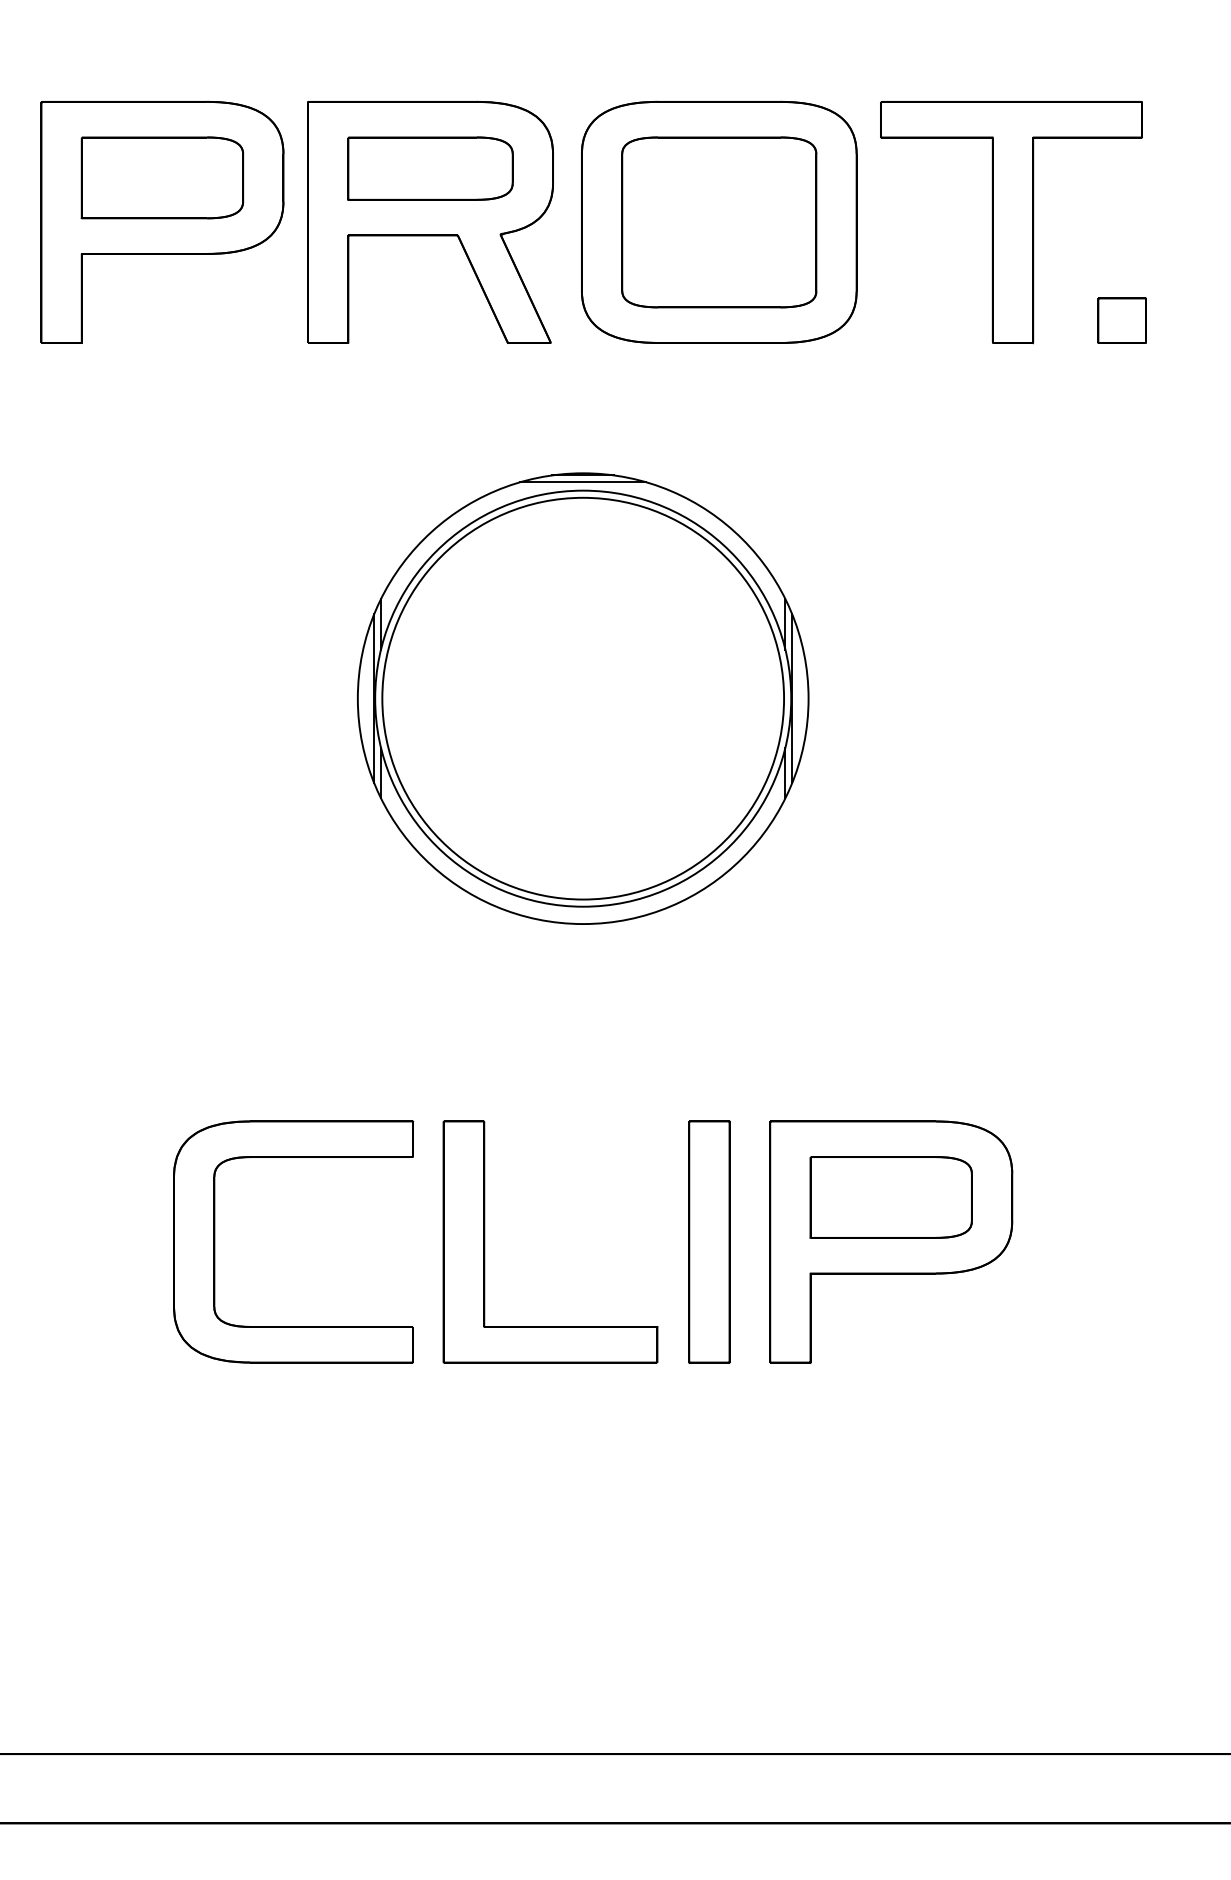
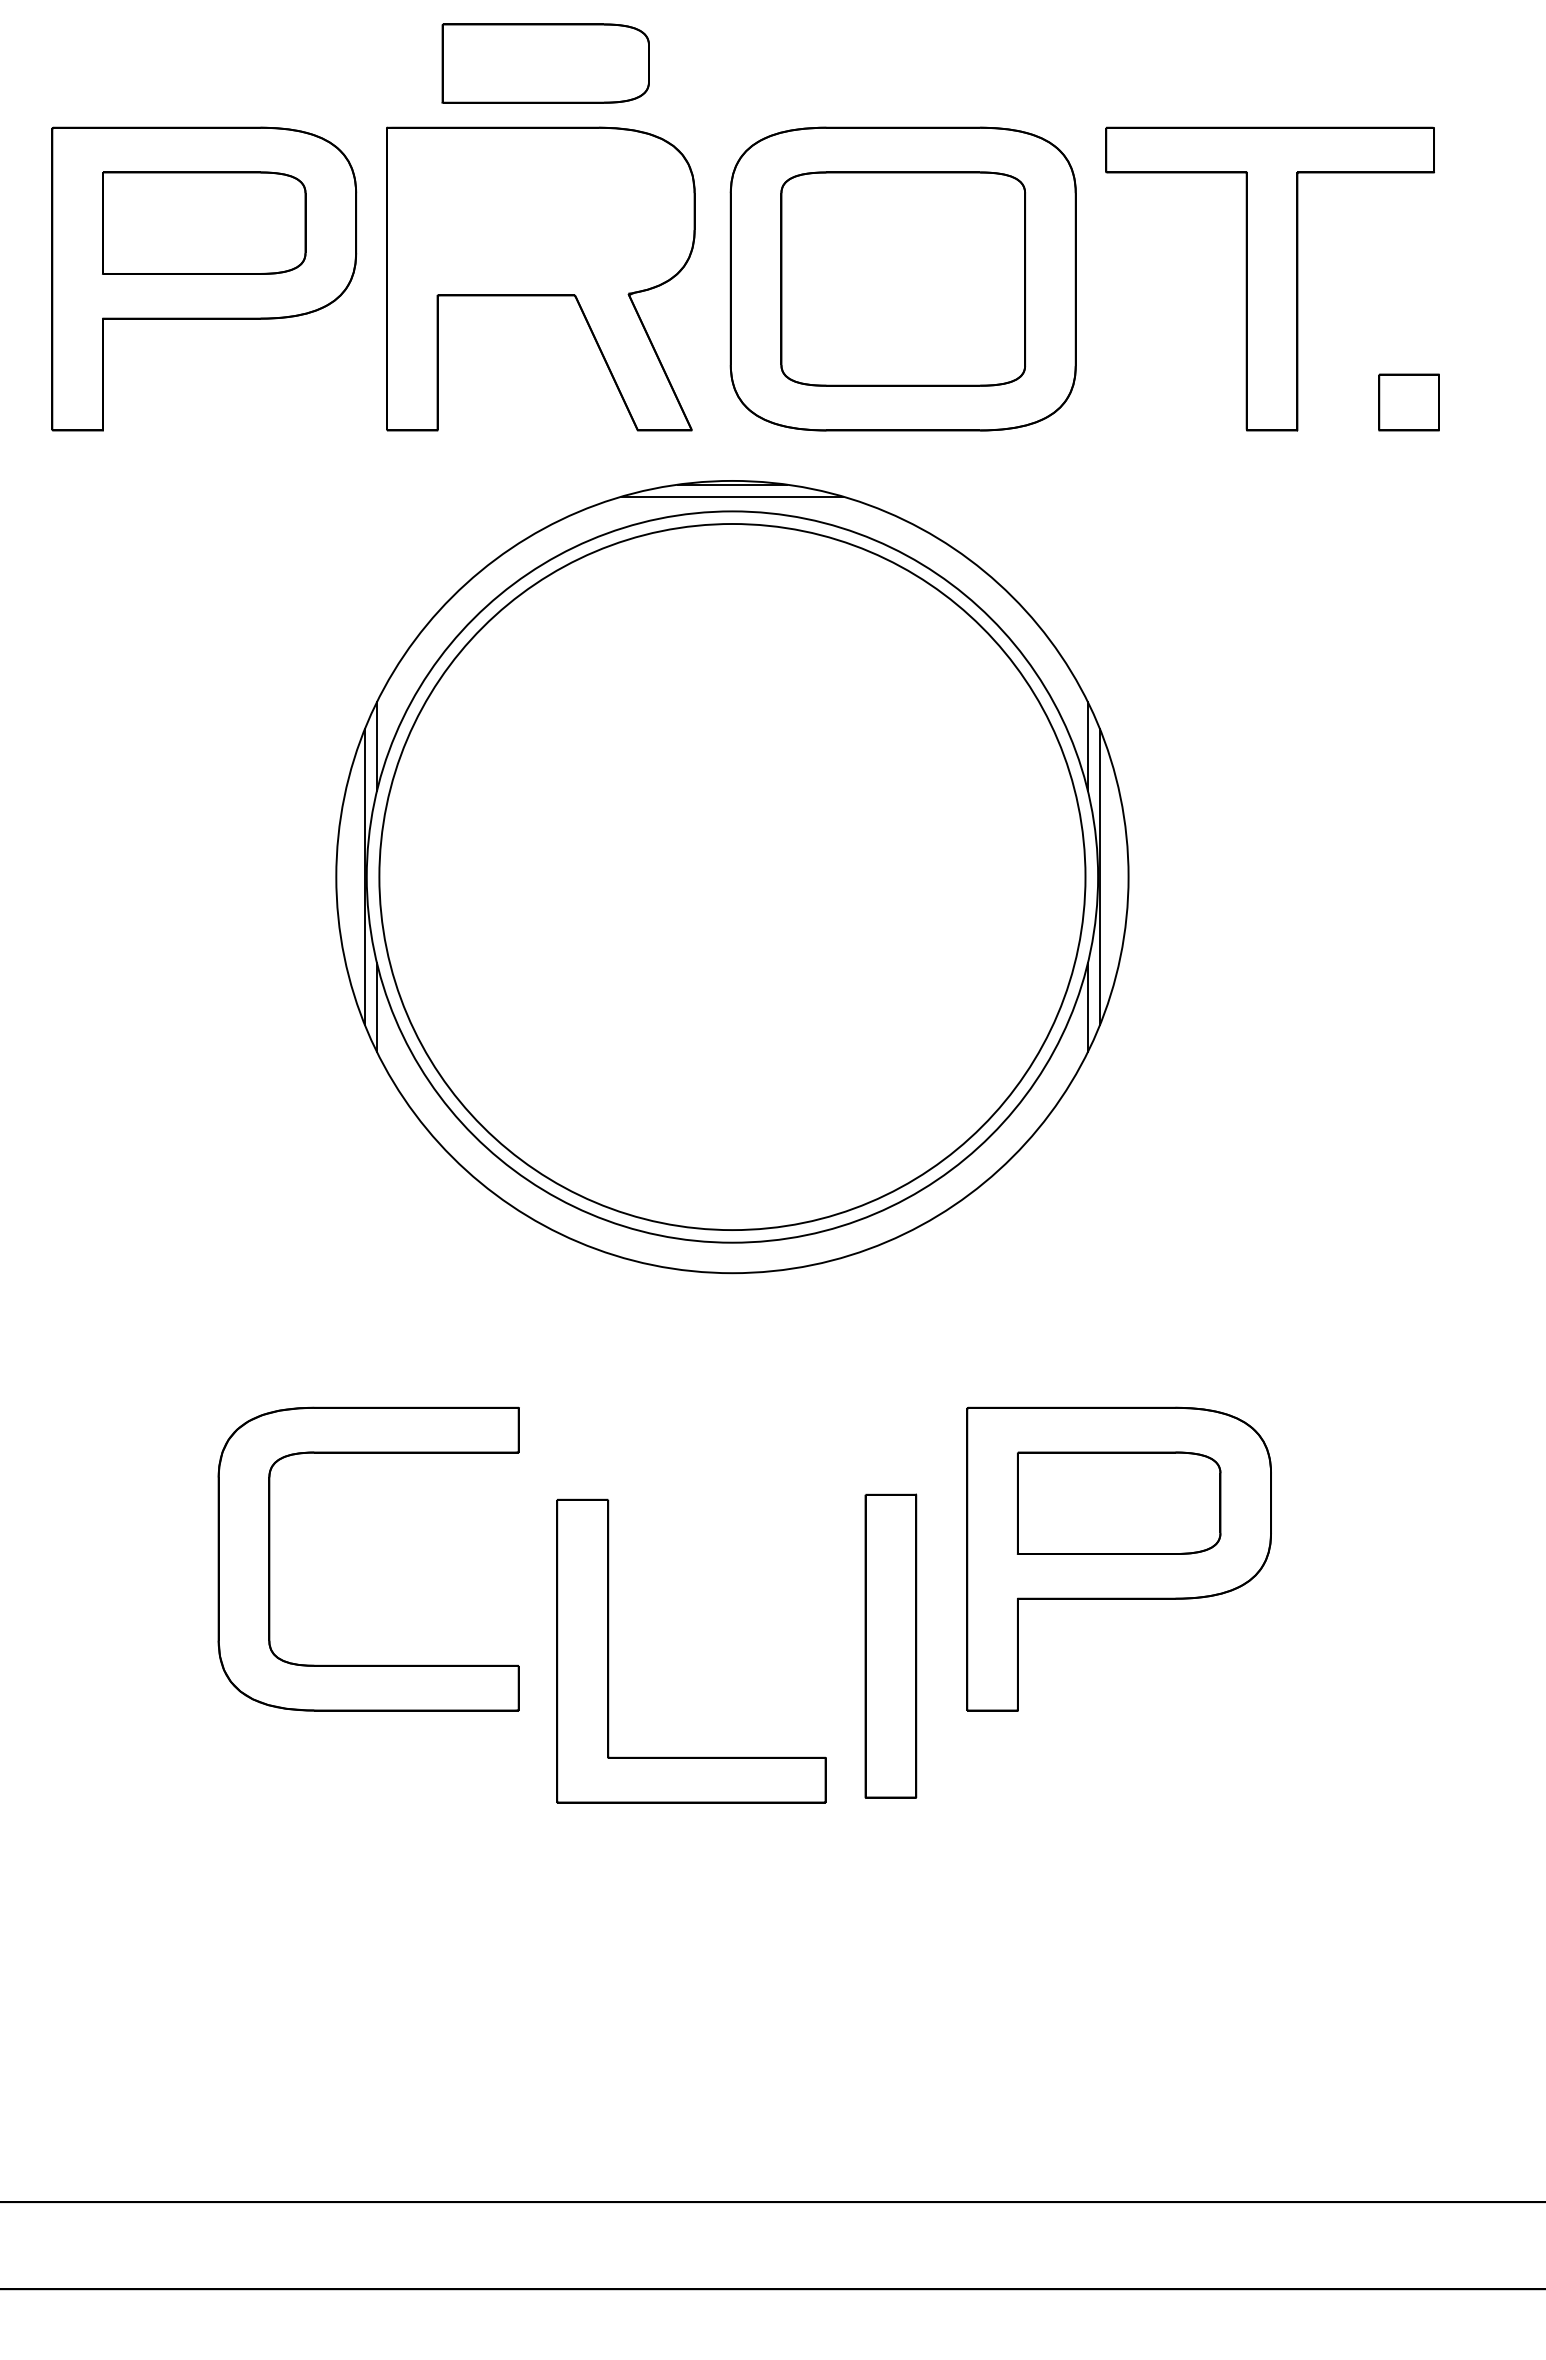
part: (430, 168) -> (545, 63), moved
part: (583, 698) -> (732, 876), size x1.4
part: (485, 1241) -> (609, 1650), moved
part: (709, 1241) -> (890, 1645), moved

